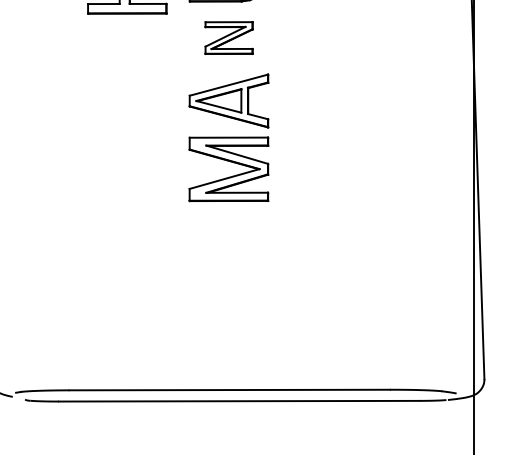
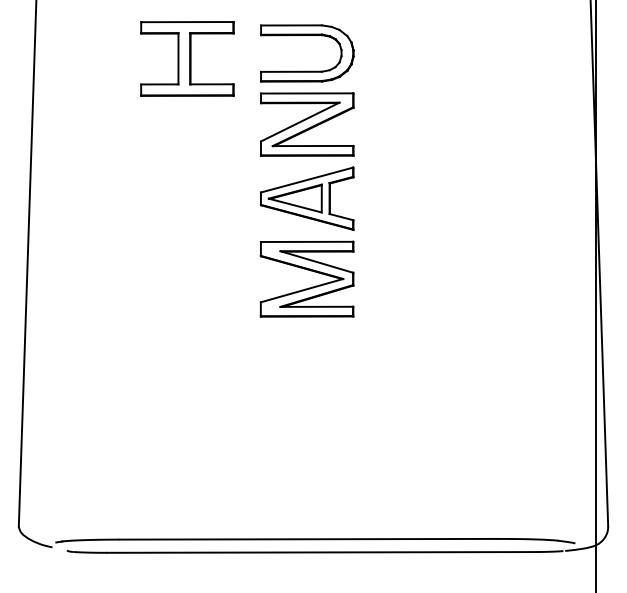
part: (229, 38) -> (307, 124), size x1.67

